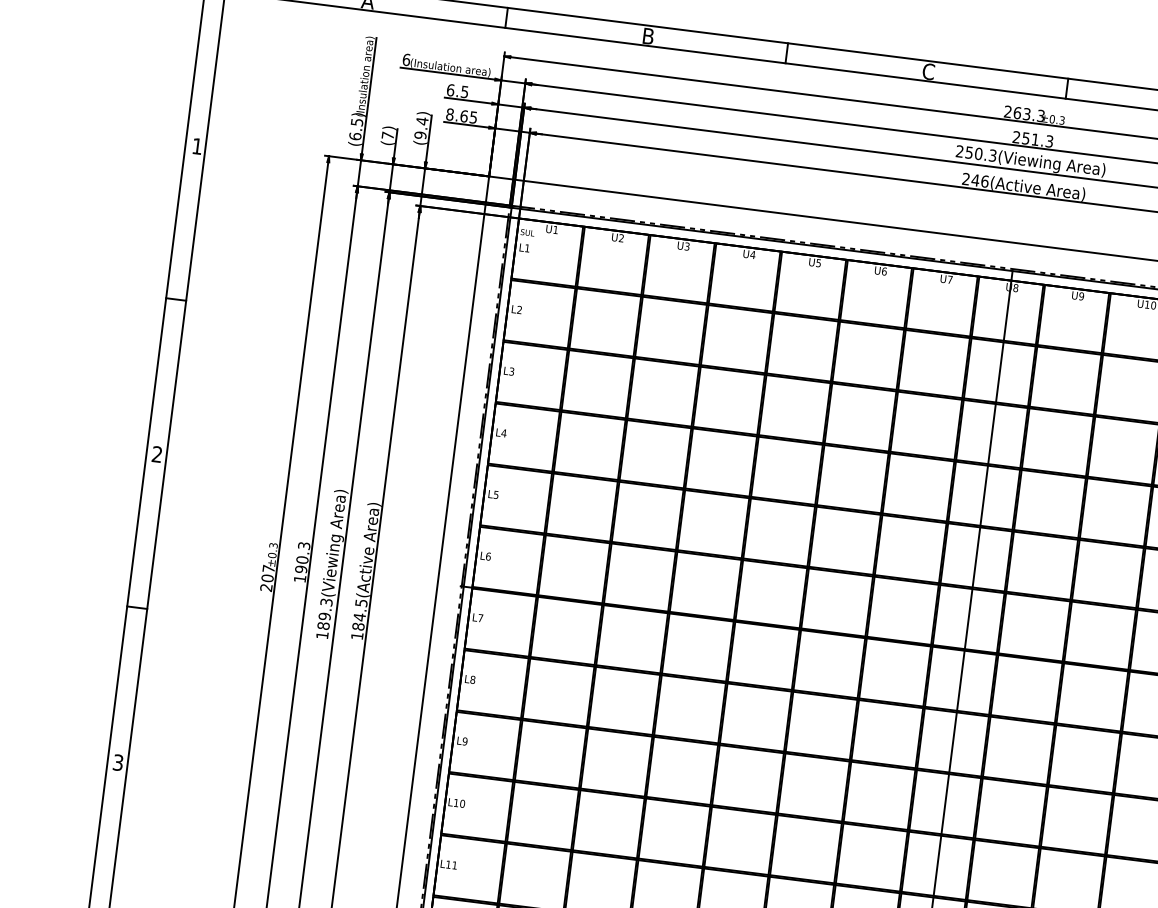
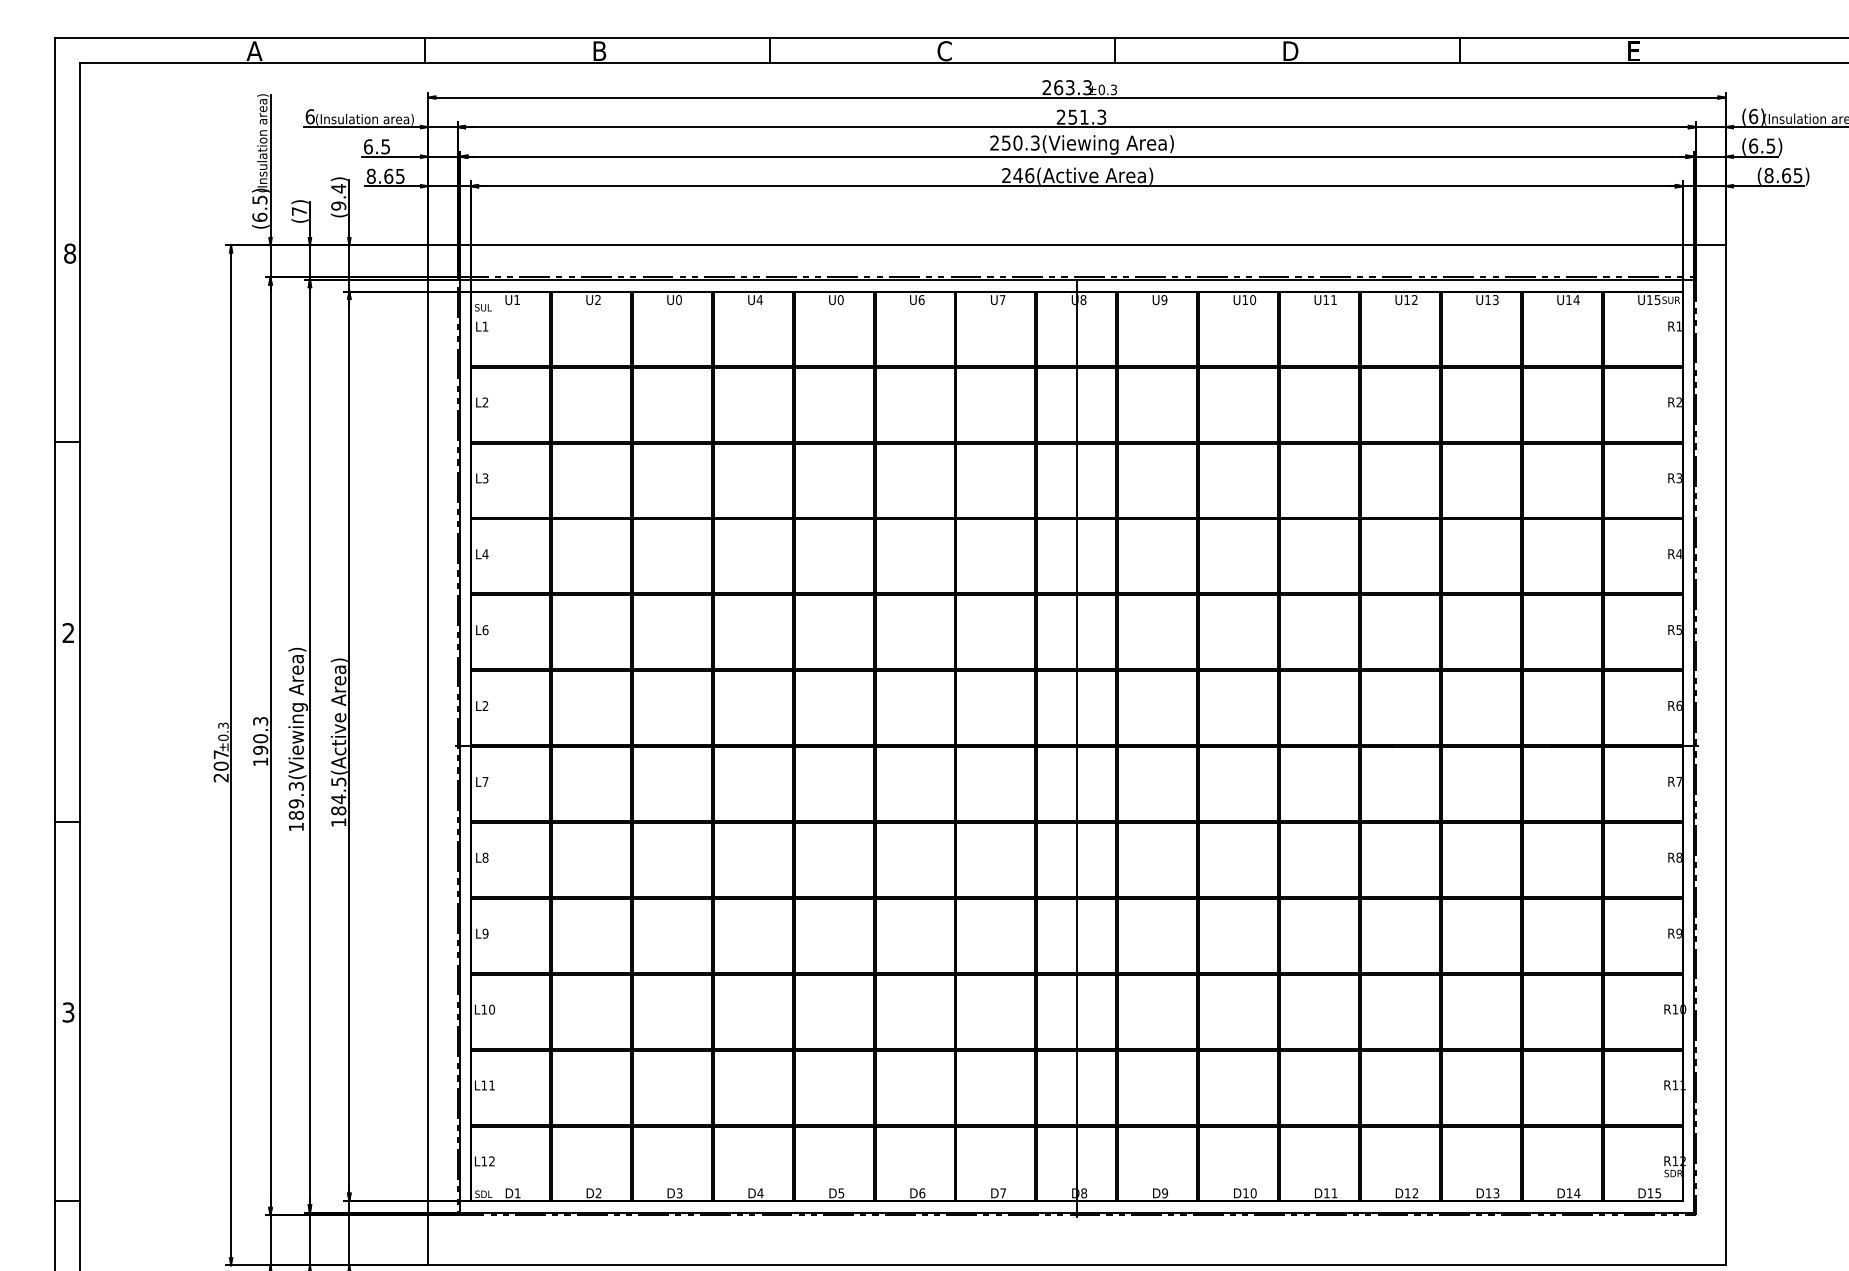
text: (197, 146) -> (70, 253), 1 -> 8
text: (686, 246) -> (678, 299), U3 -> U0
text: (818, 263) -> (840, 300), U5 -> U0
text: (496, 495) -> (485, 630), L5 -> L6
text: (488, 556) -> (485, 706), L6 -> L2

